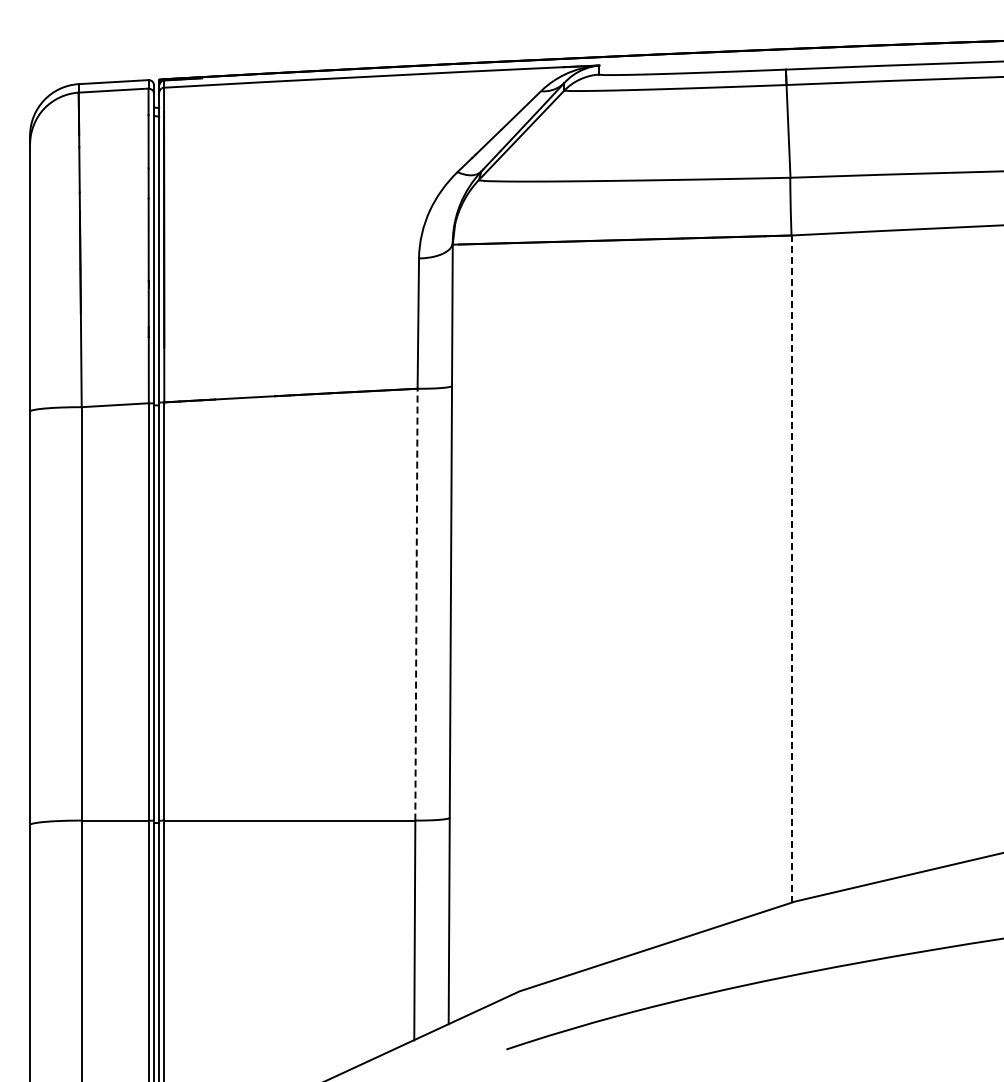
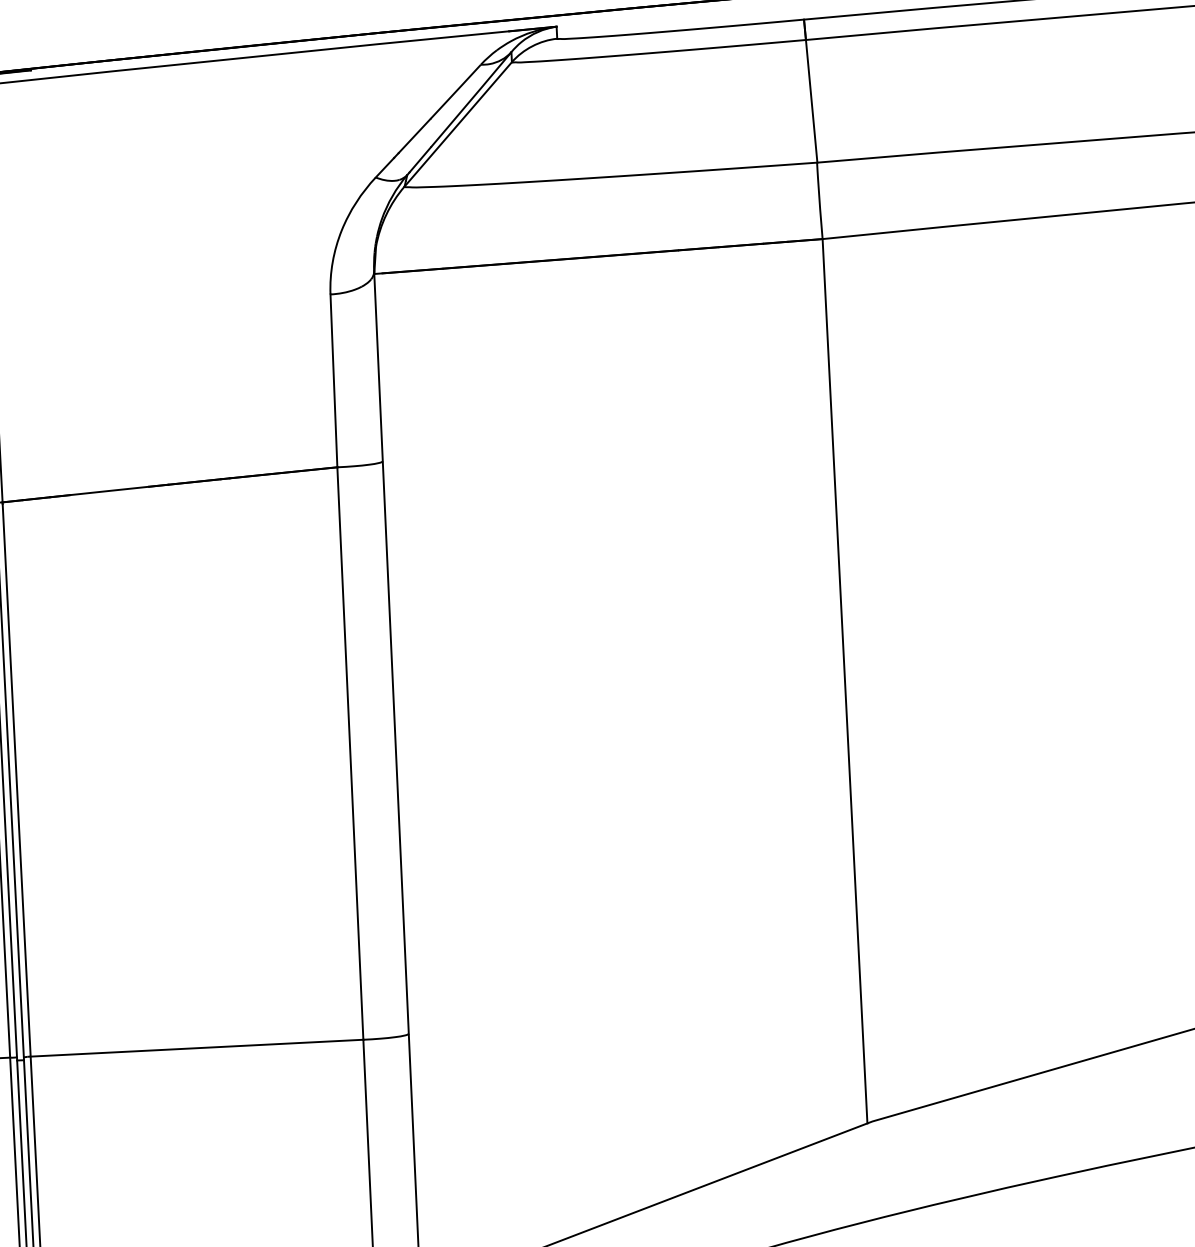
line: (791, 569) -> (845, 681), dashed -> solid
line: (416, 604) -> (350, 753), dashed -> solid

